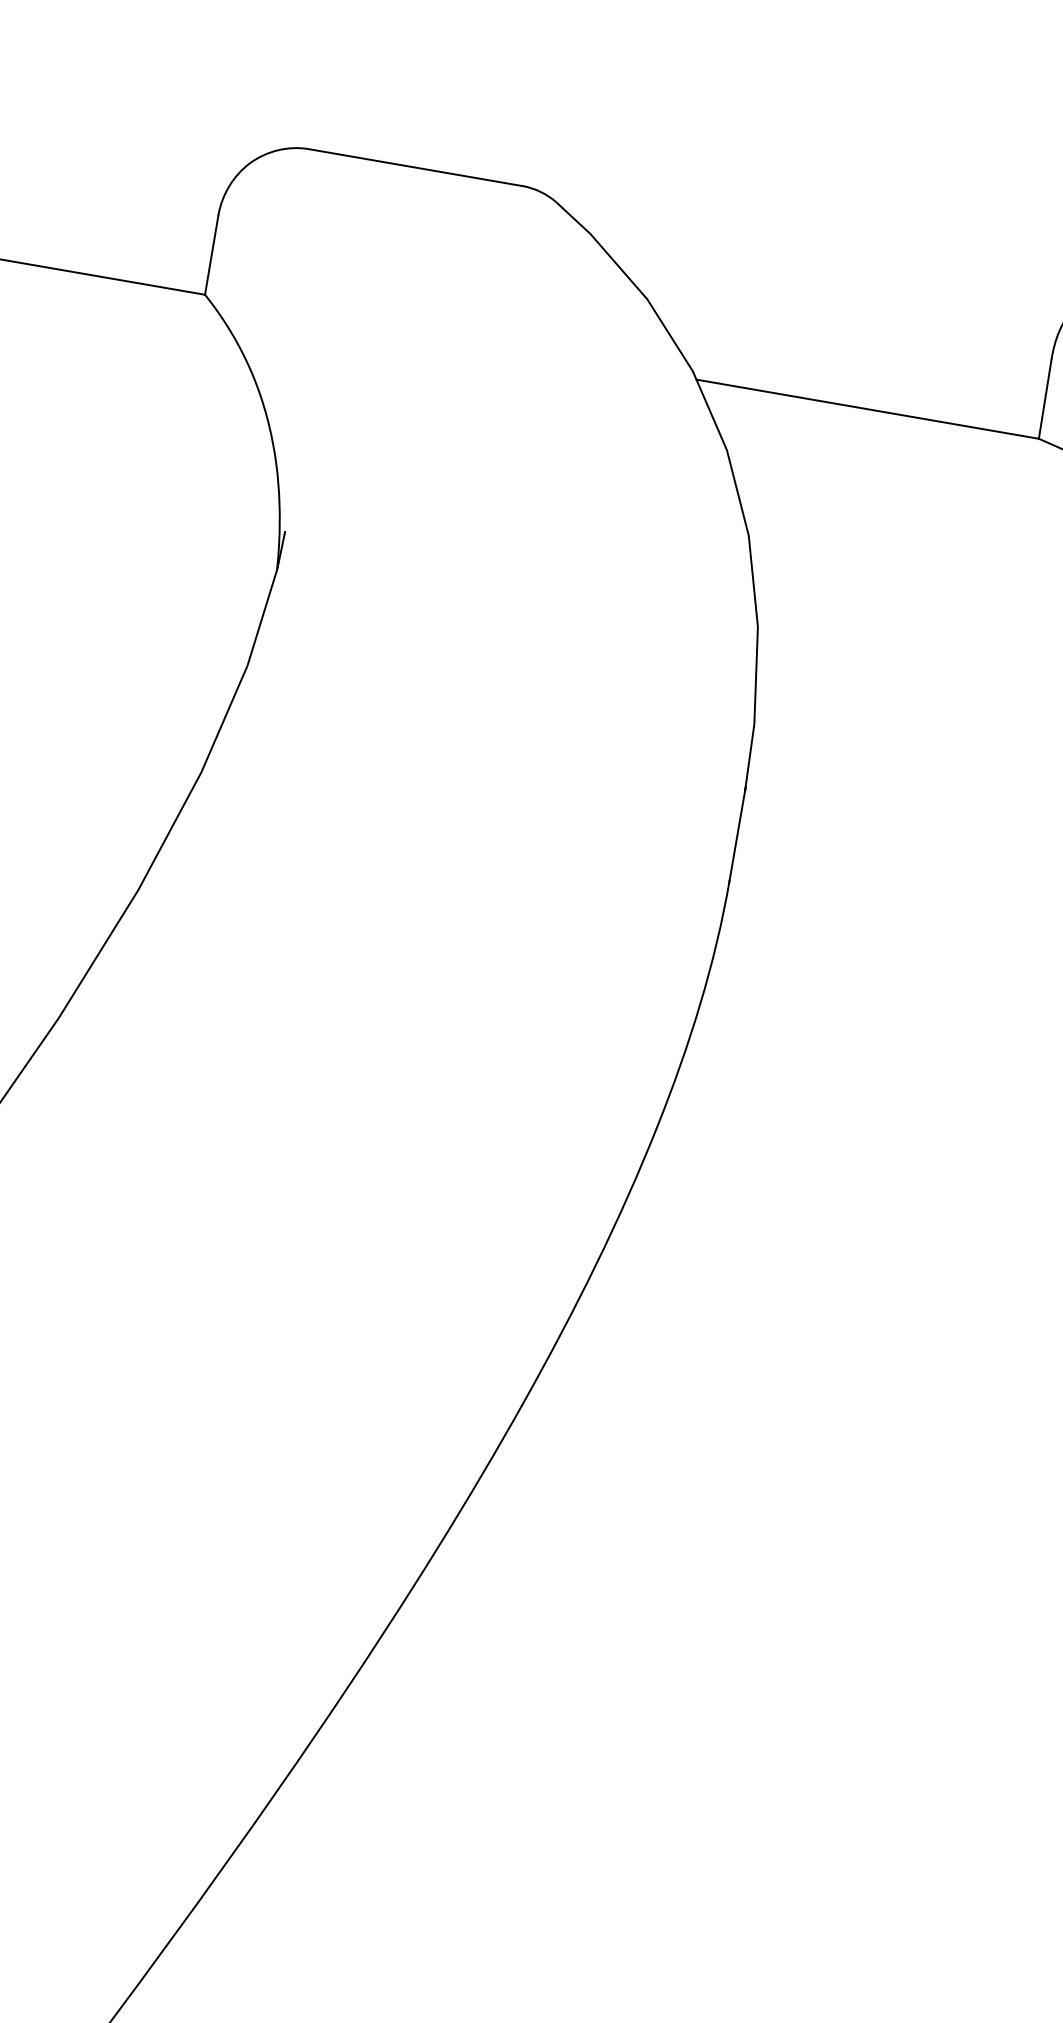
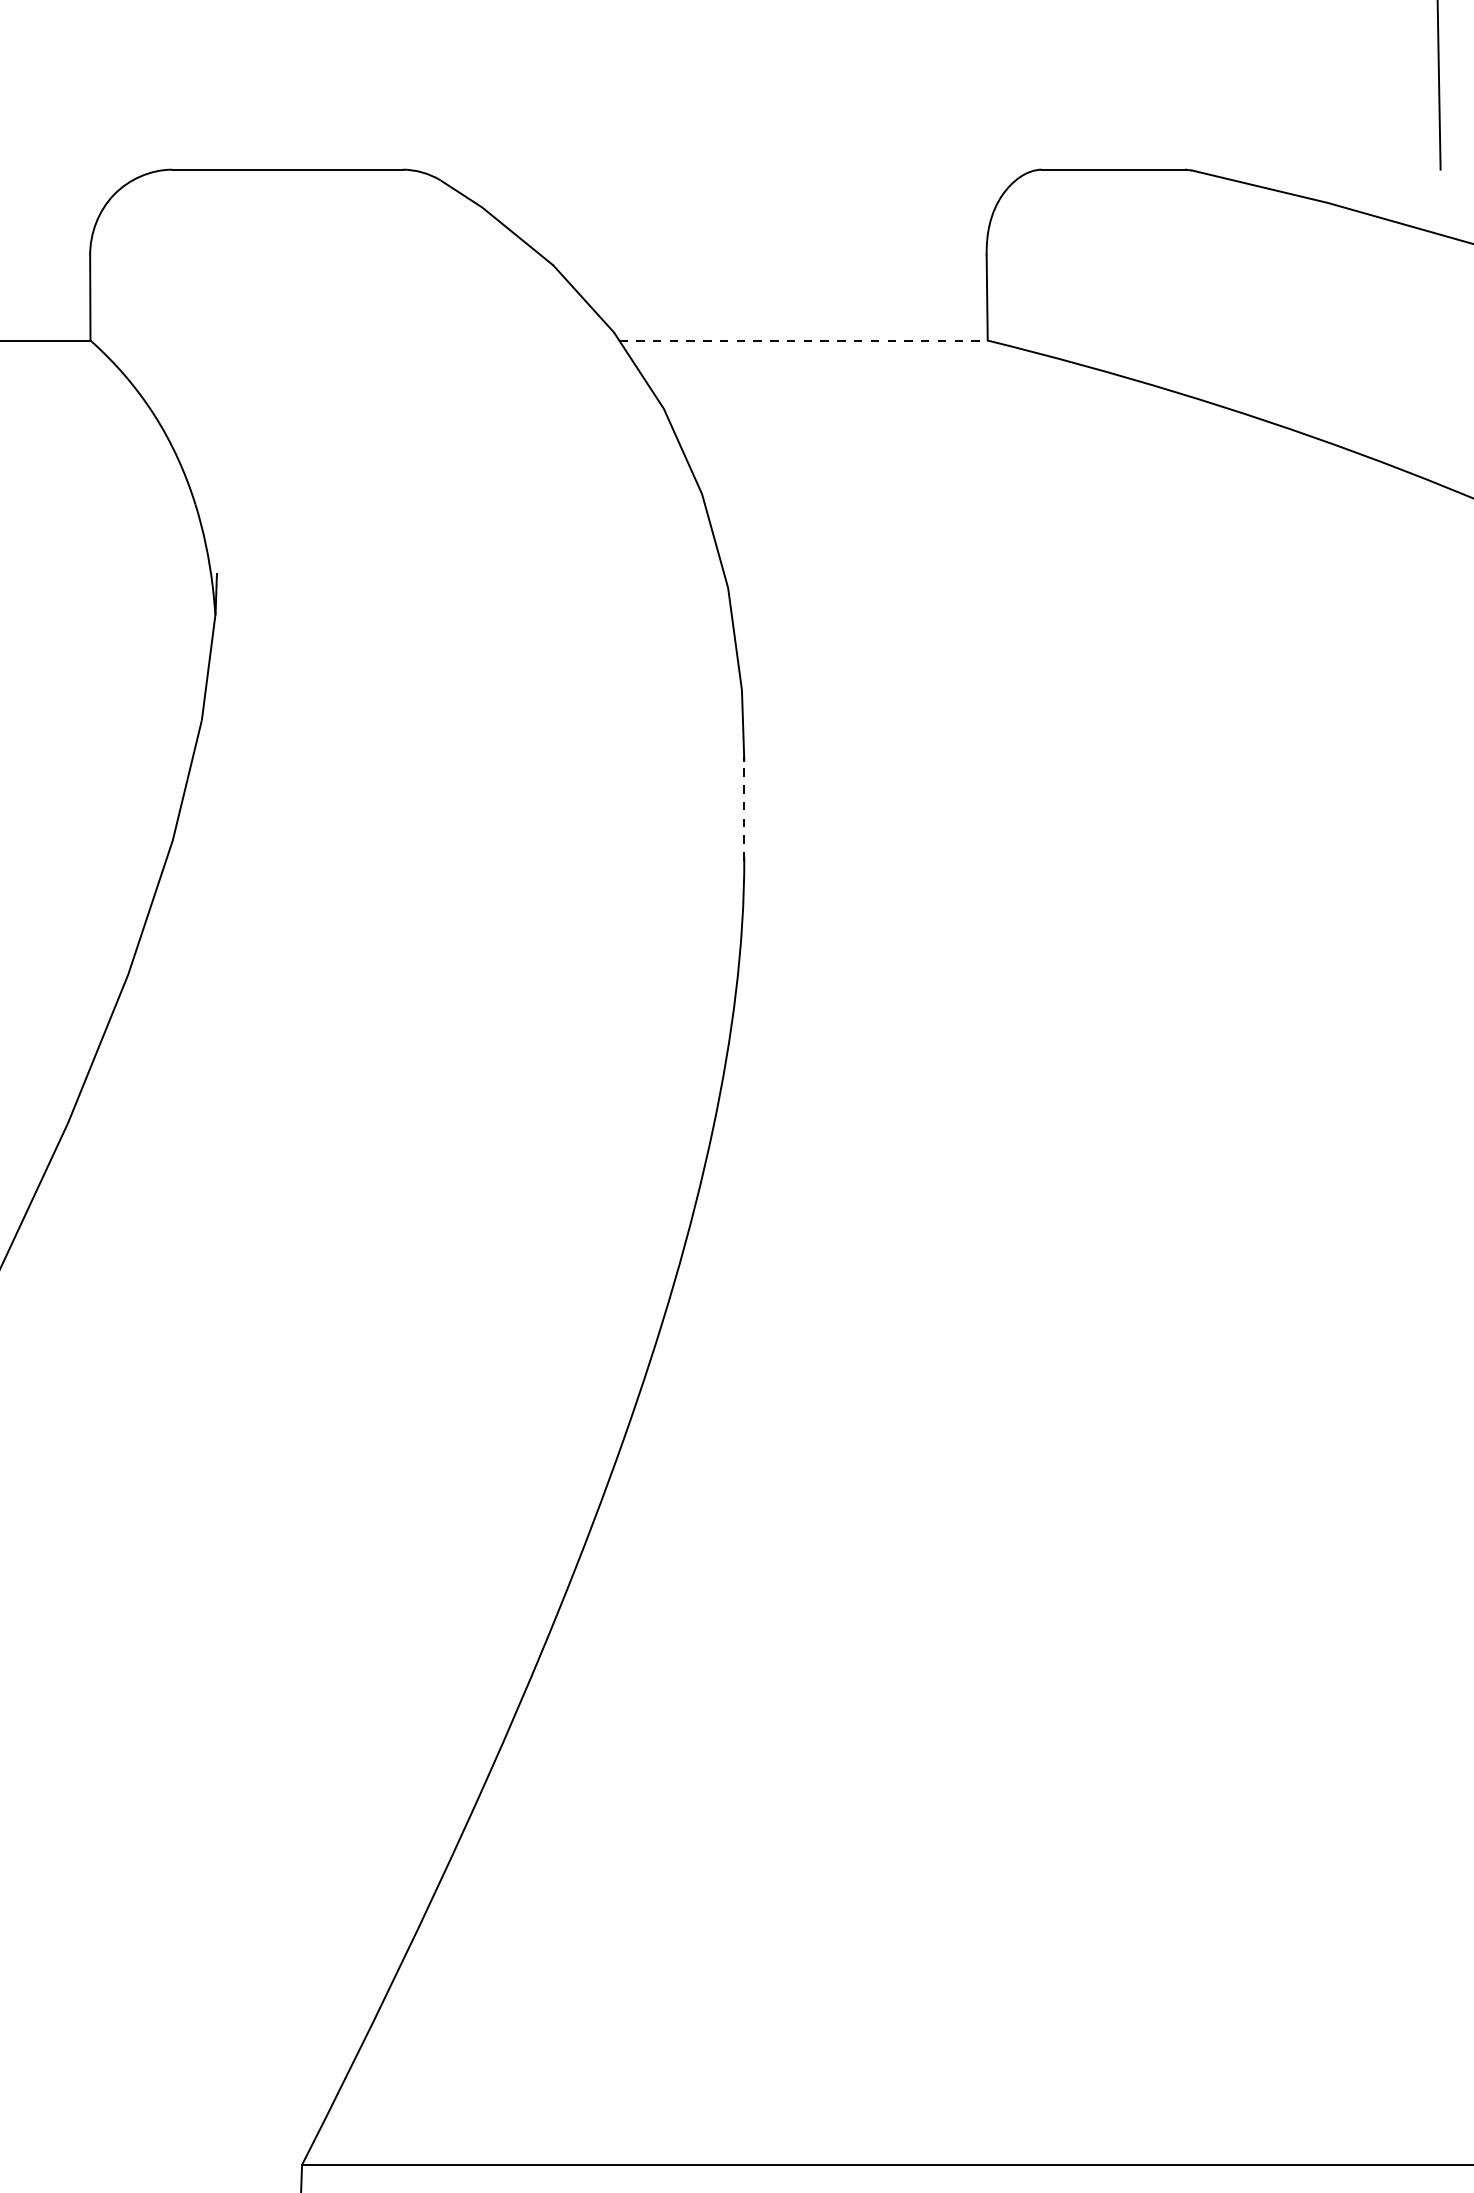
line: (868, 409) -> (804, 340), solid -> dashed
line: (737, 836) -> (744, 810), solid -> dashed

